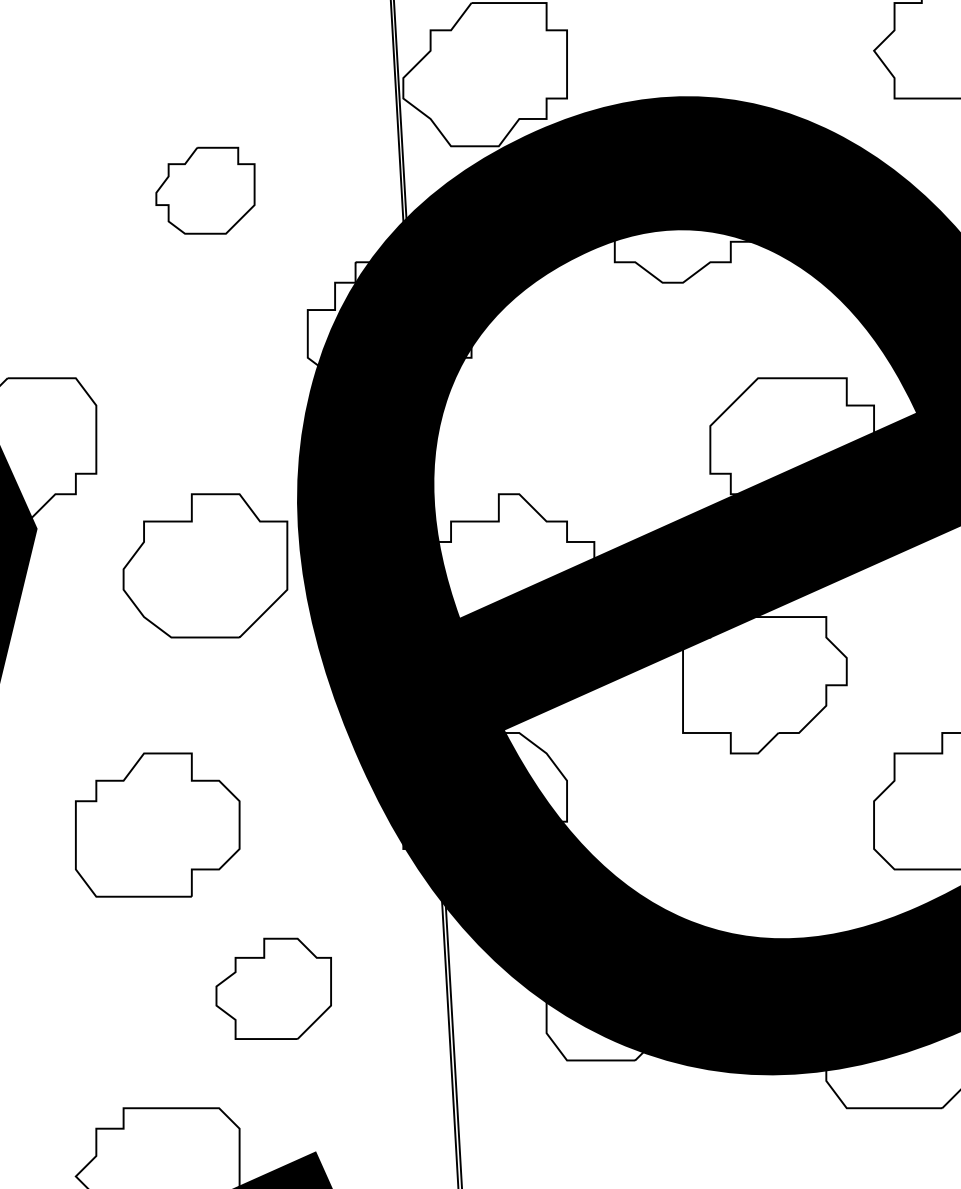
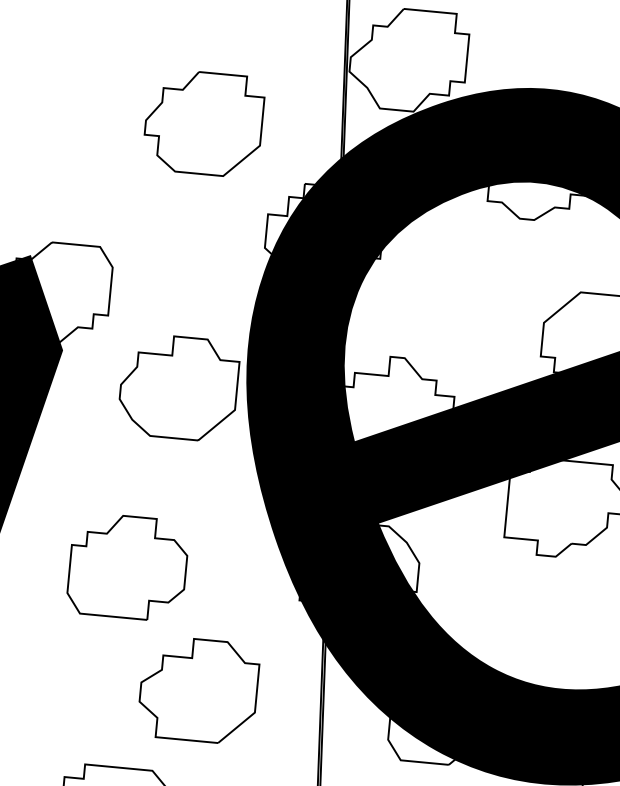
part: (205, 190) -> (203, 123), size x1.67
part: (273, 988) -> (198, 690), size x1.43

